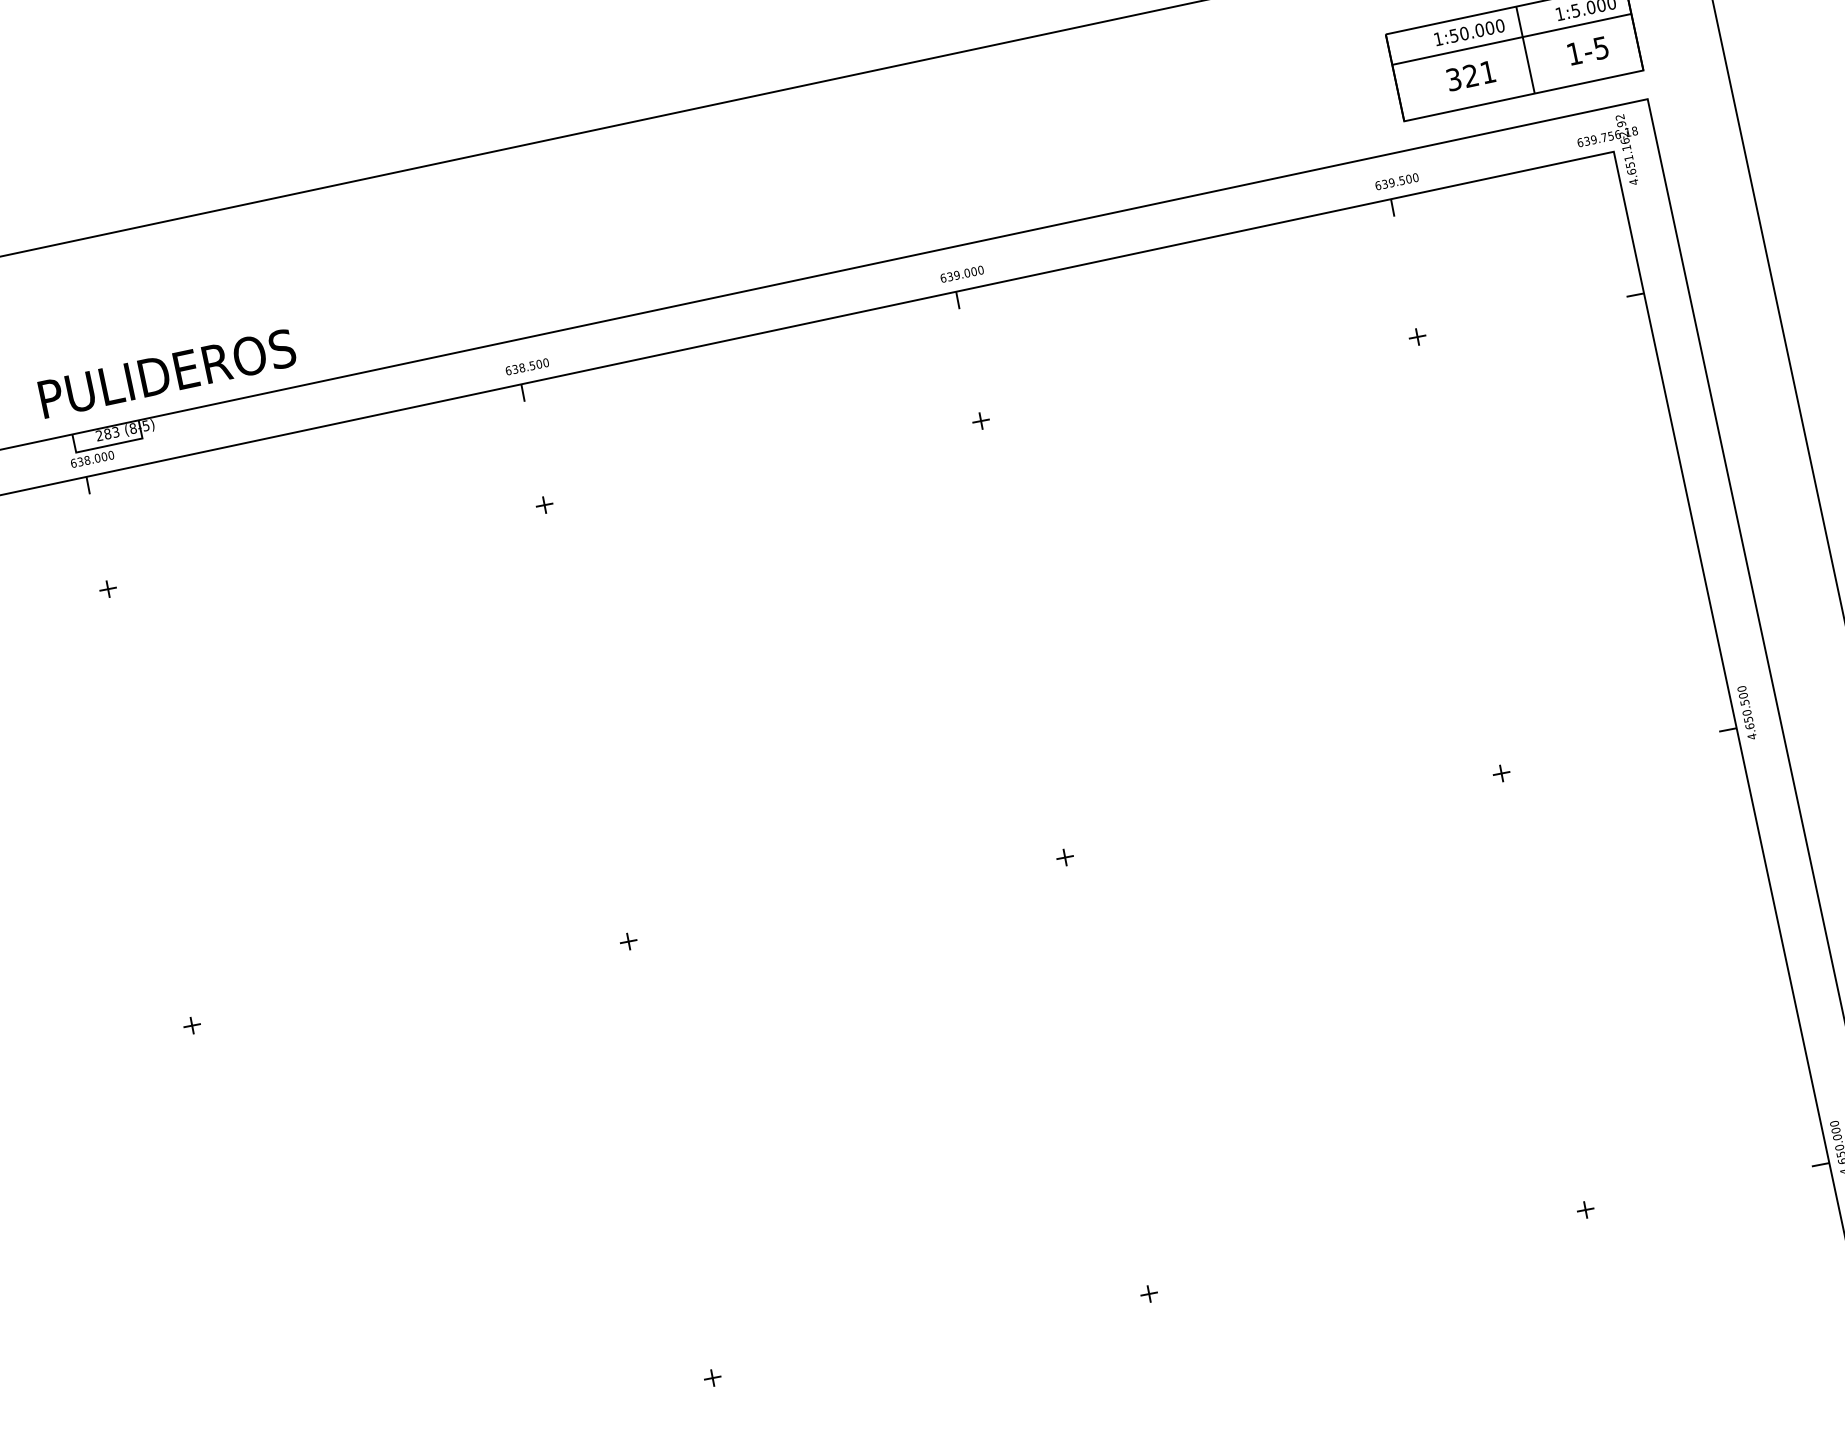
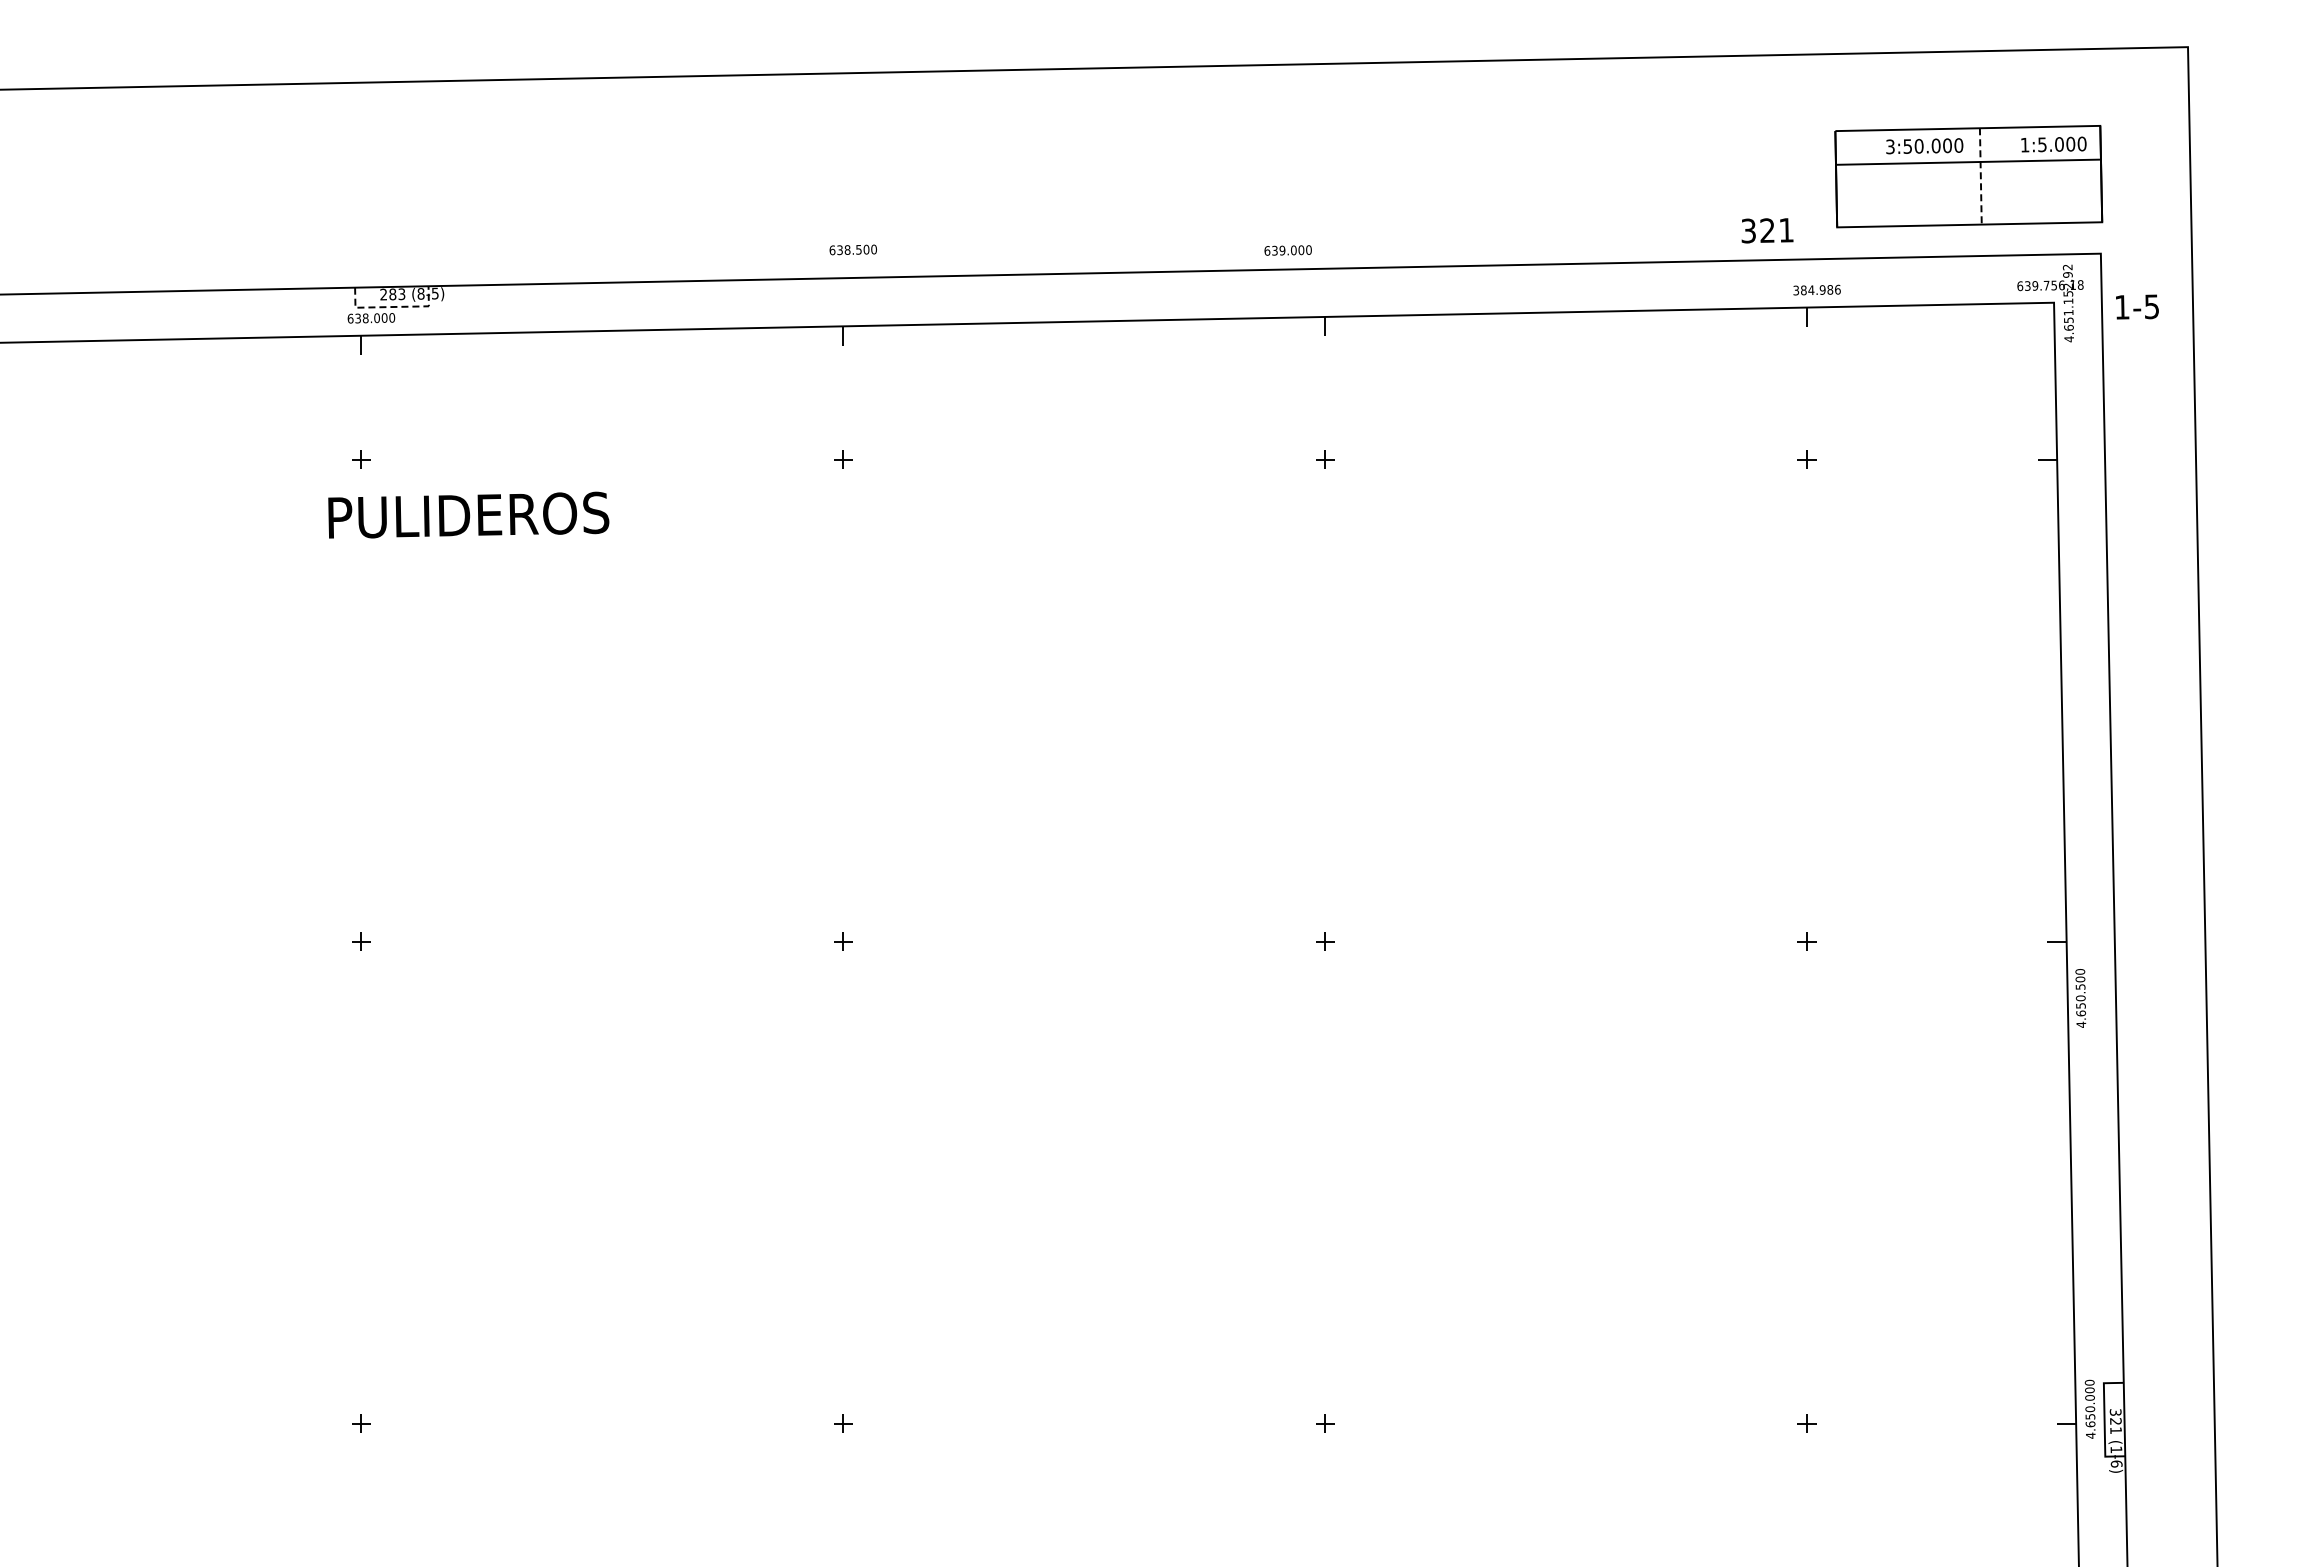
text: (1438, 38) -> (1890, 146), 1:50.000 -> 3:50.000
line: (1525, 50) -> (1980, 176), solid -> dashed
text: (1588, 50) -> (2137, 306), moved
text: (1470, 75) -> (1767, 230), moved
text: (1625, 140) -> (2068, 293), 4.651.162,92 -> 4.651.152,92
text: (1396, 181) -> (1816, 289), 639.500 -> 384.986
text: (961, 274) -> (1287, 250), moved
text: (526, 366) -> (852, 249), moved
text: (167, 372) -> (468, 514), moved
line: (109, 445) -> (392, 307), solid -> dashed
text: (1746, 713) -> (2080, 998), moved

